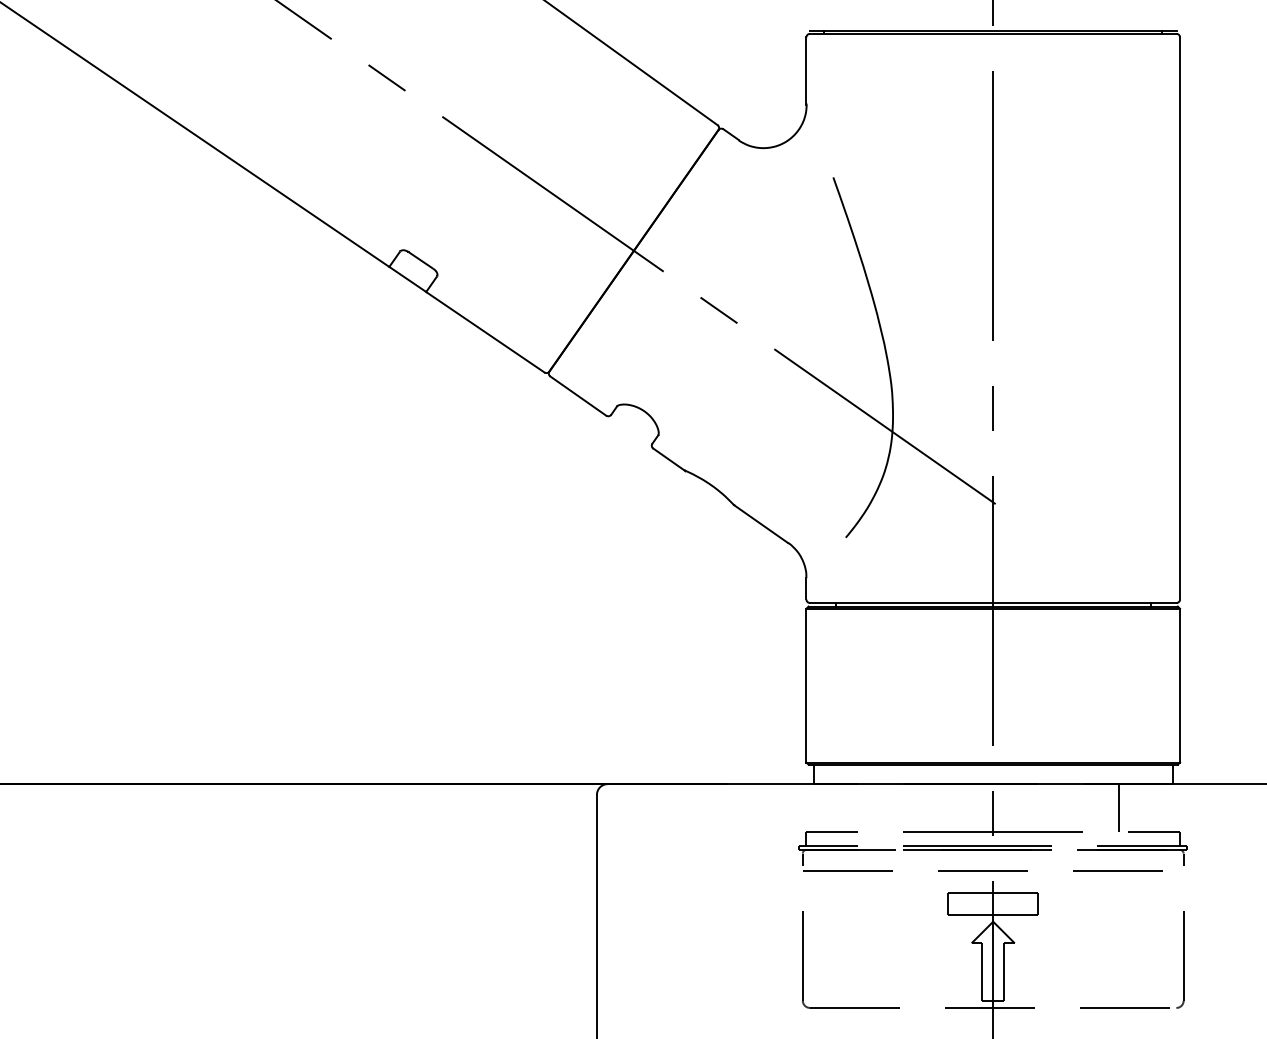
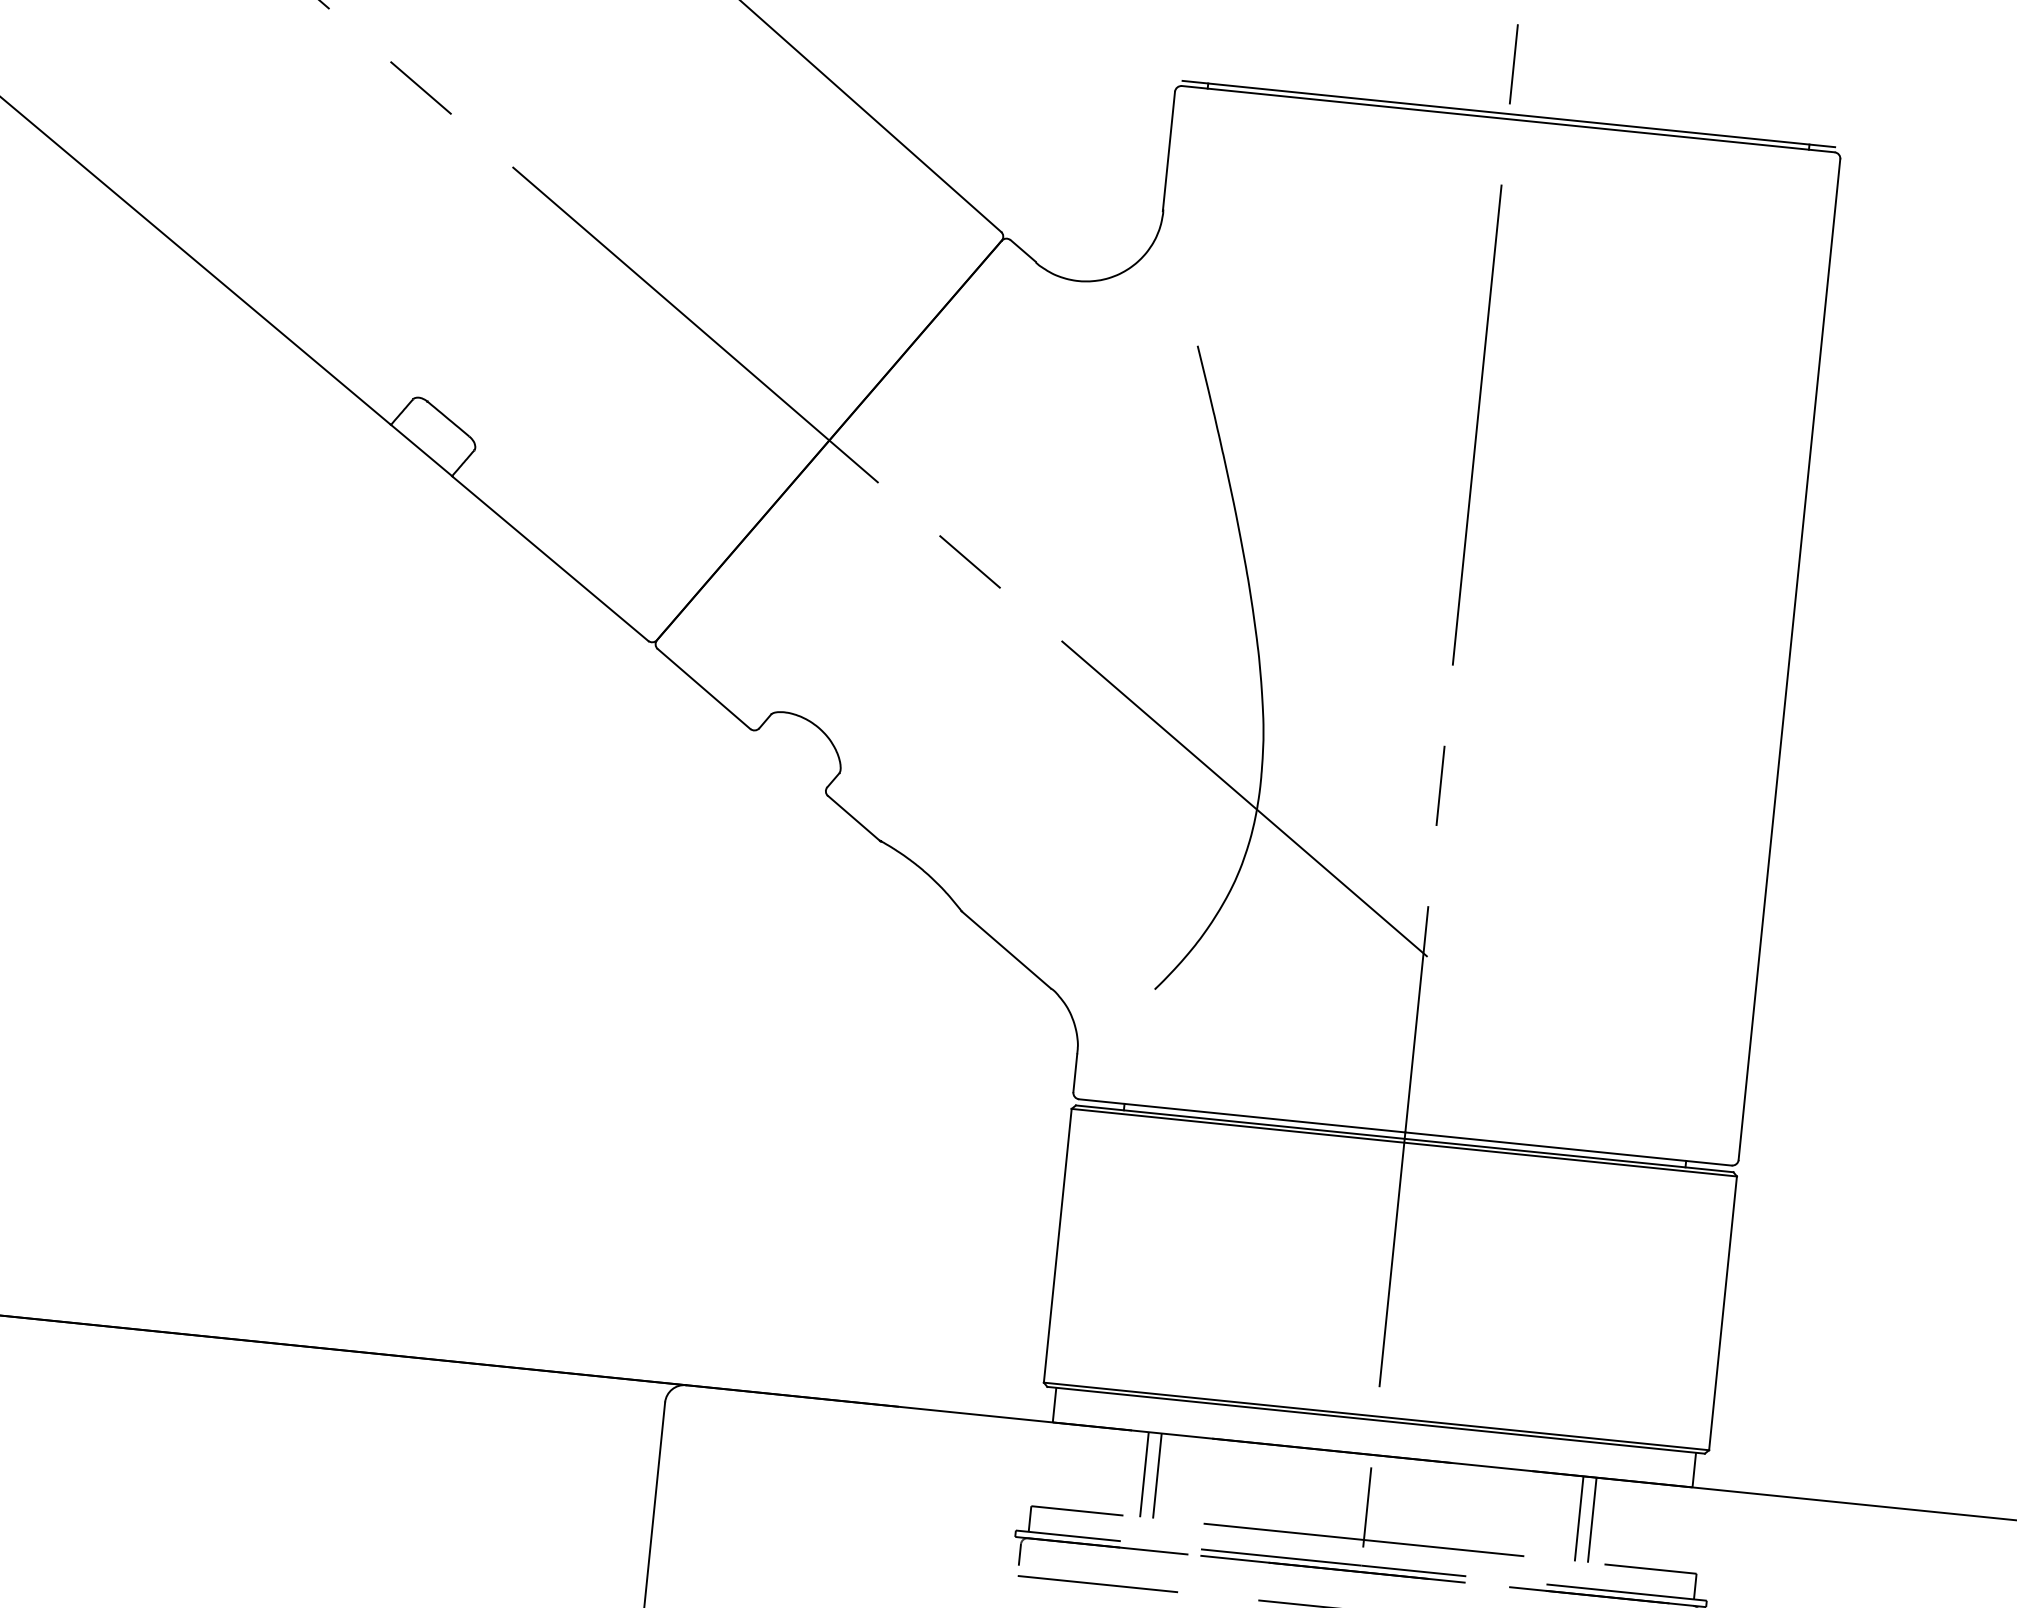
line: (867, 807) -> (1144, 1473), added
line: (874, 807) -> (1157, 1475), added
line: (1111, 807) -> (1578, 1517), added

